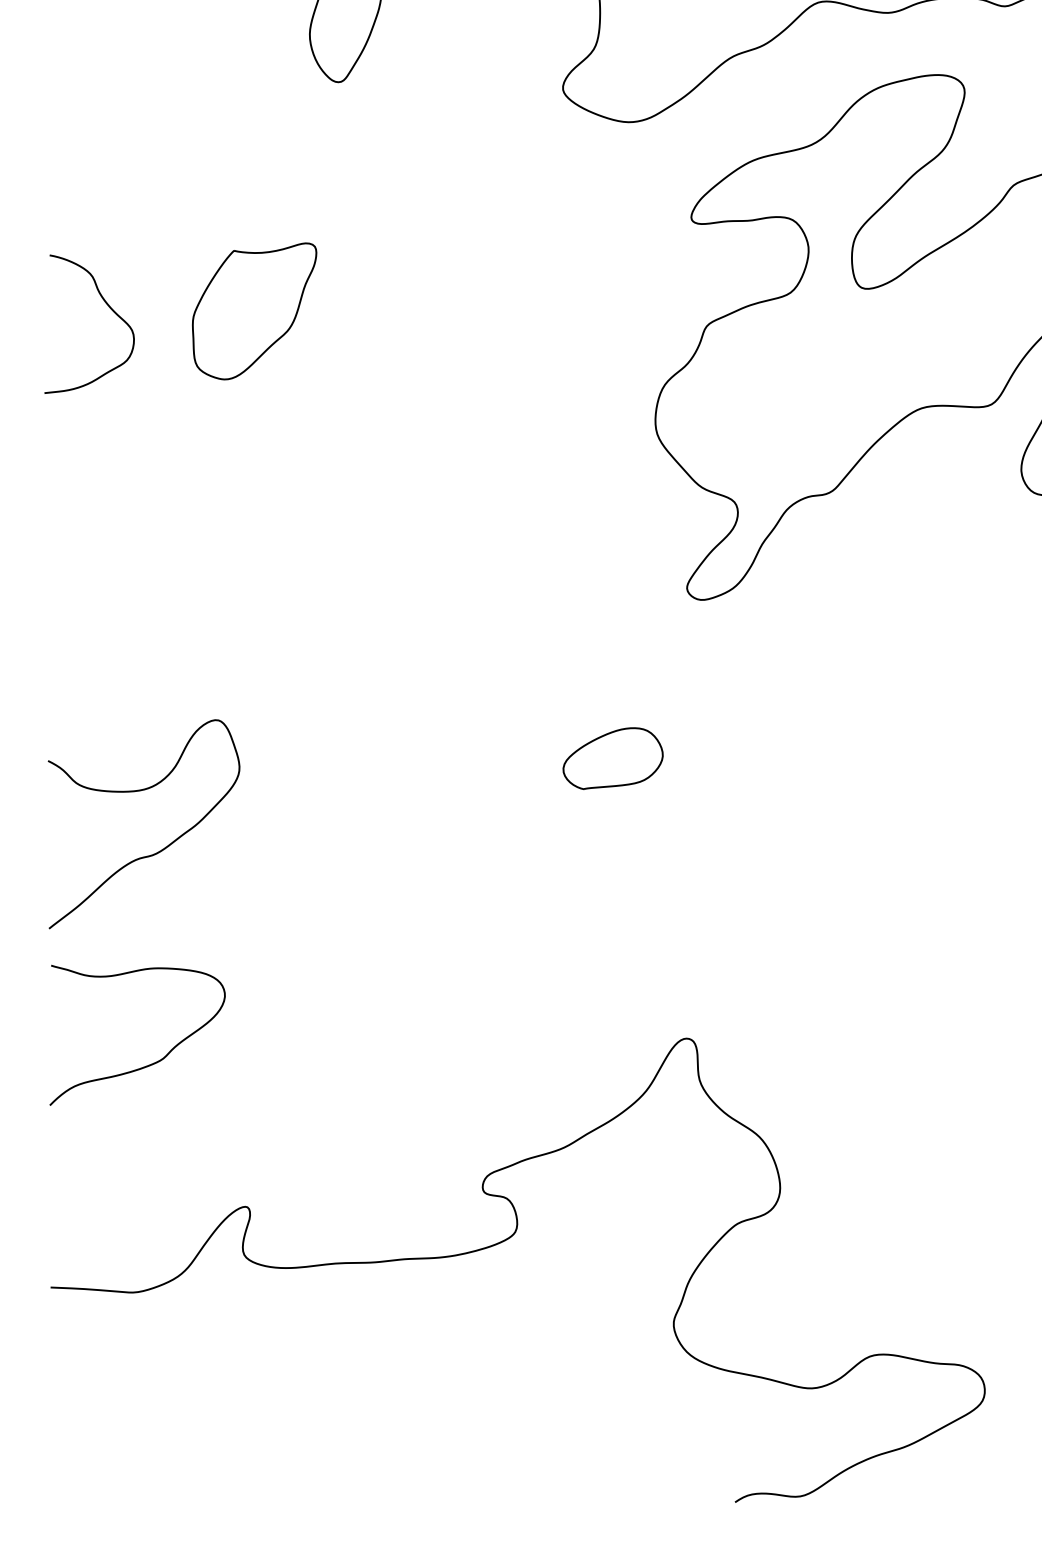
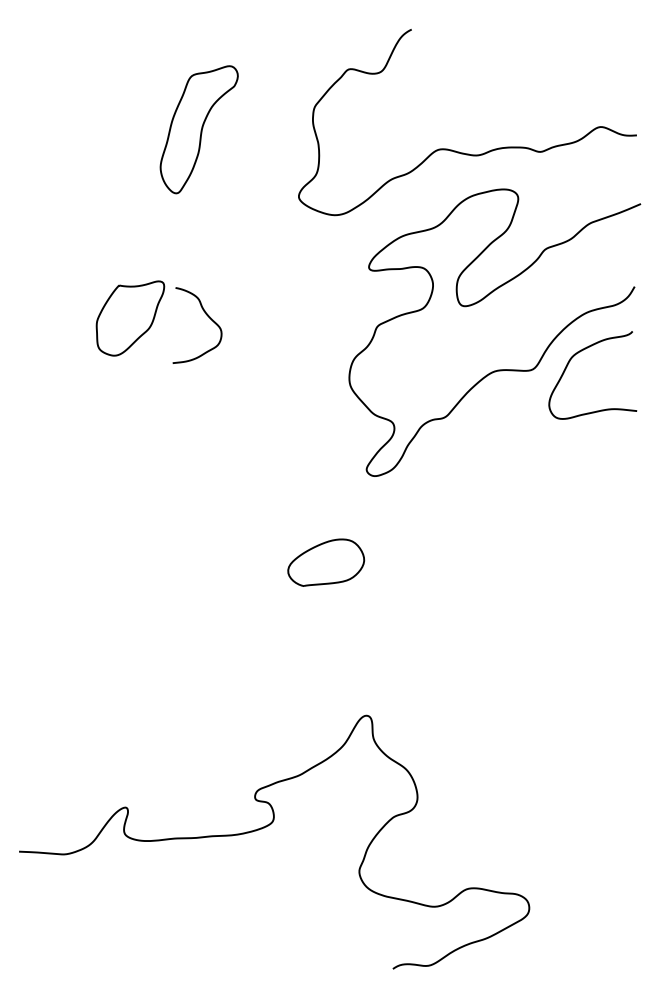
curve: (106, 305) -> (206, 315), moved
part: (613, 758) -> (326, 562), size x1.4
curve: (159, 849) -> (78, 612), removed
curve: (152, 1061) -> (74, 728), removed

